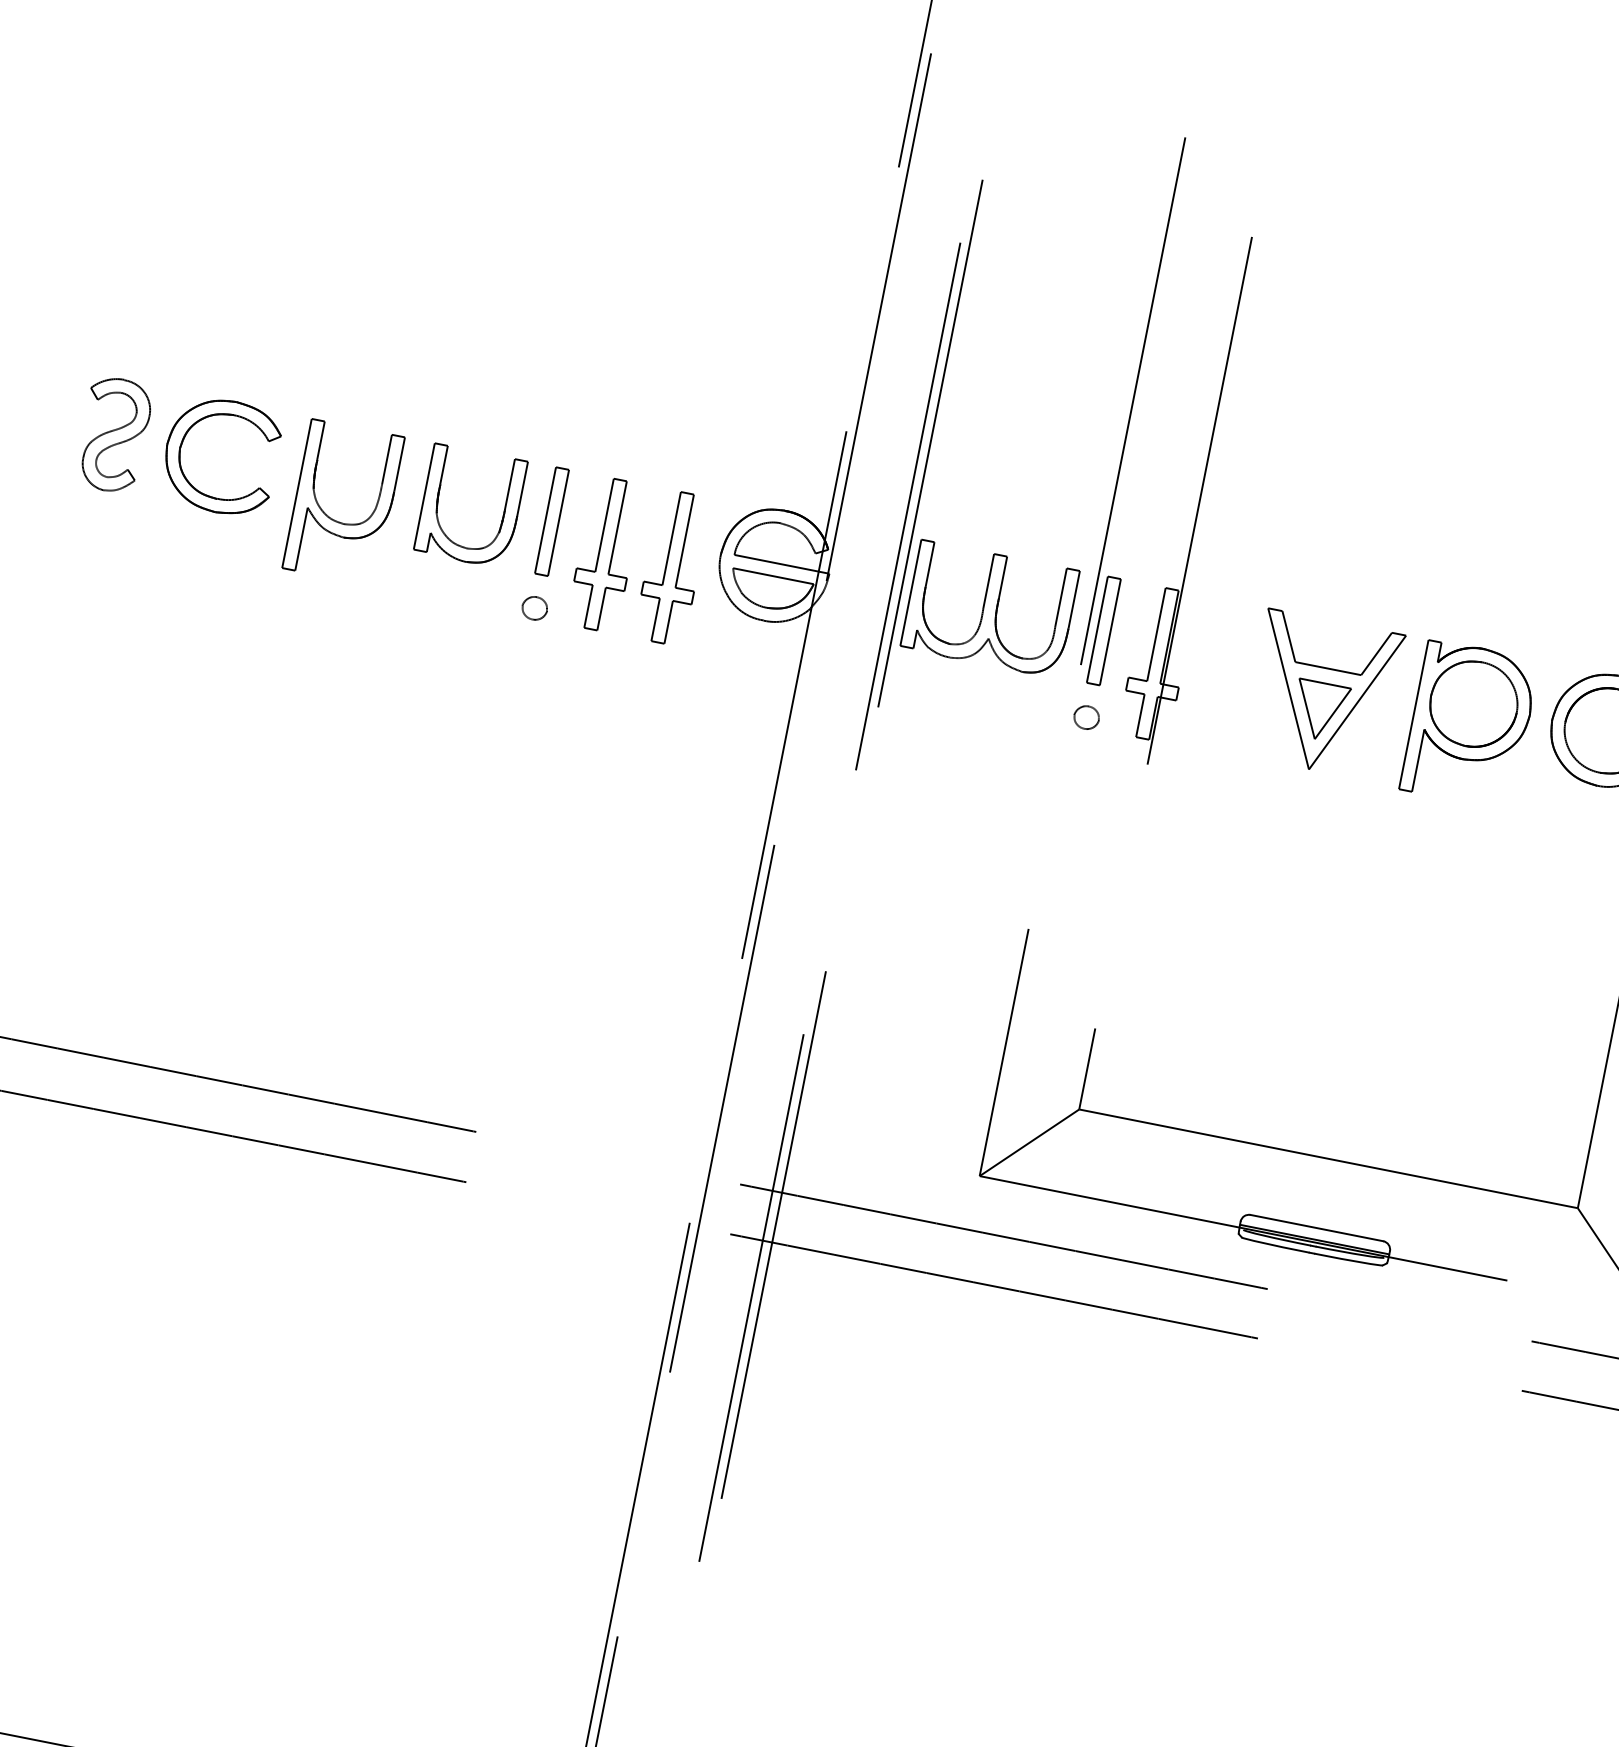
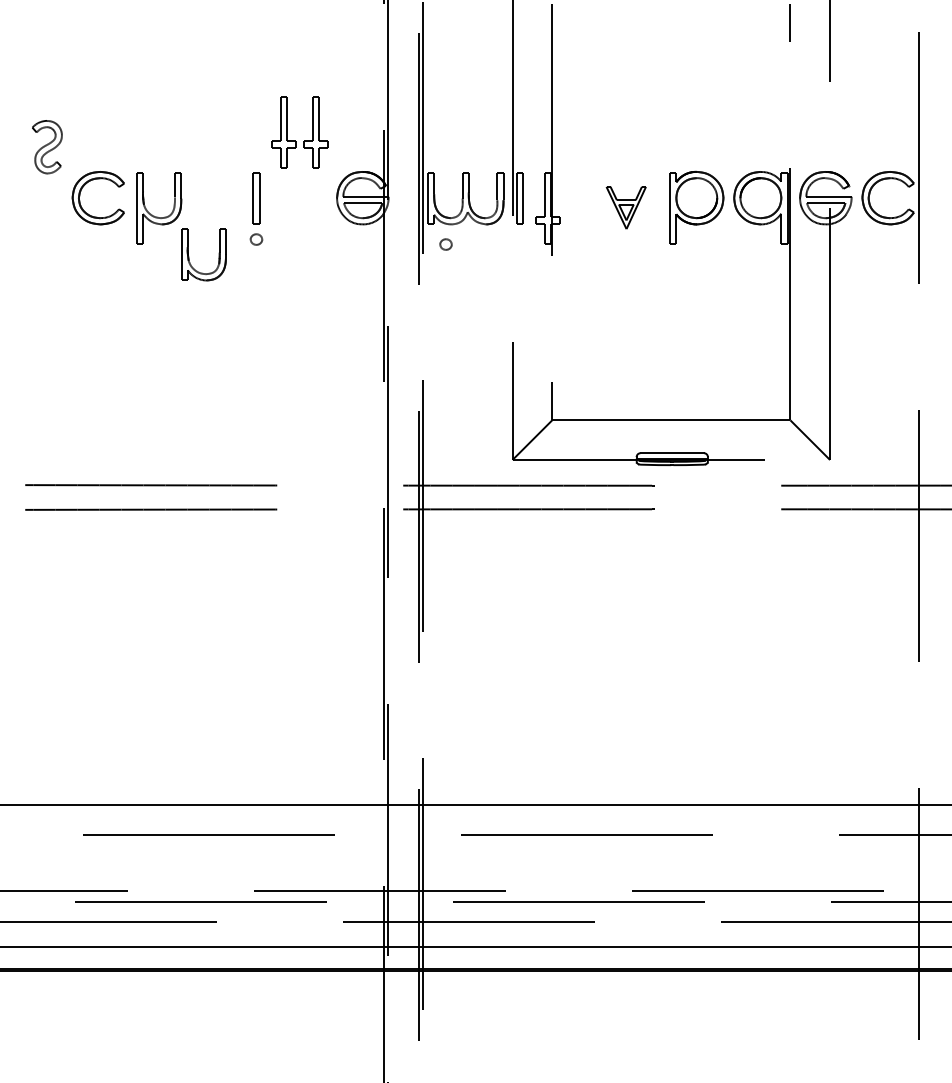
part: (114, 435) -> (47, 147), moved
part: (440, 504) -> (189, 256), moved
part: (626, 576) -> (295, 140), moved
part: (1320, 694) -> (625, 207), size x0.6
part: (1085, 717) -> (445, 244), moved

